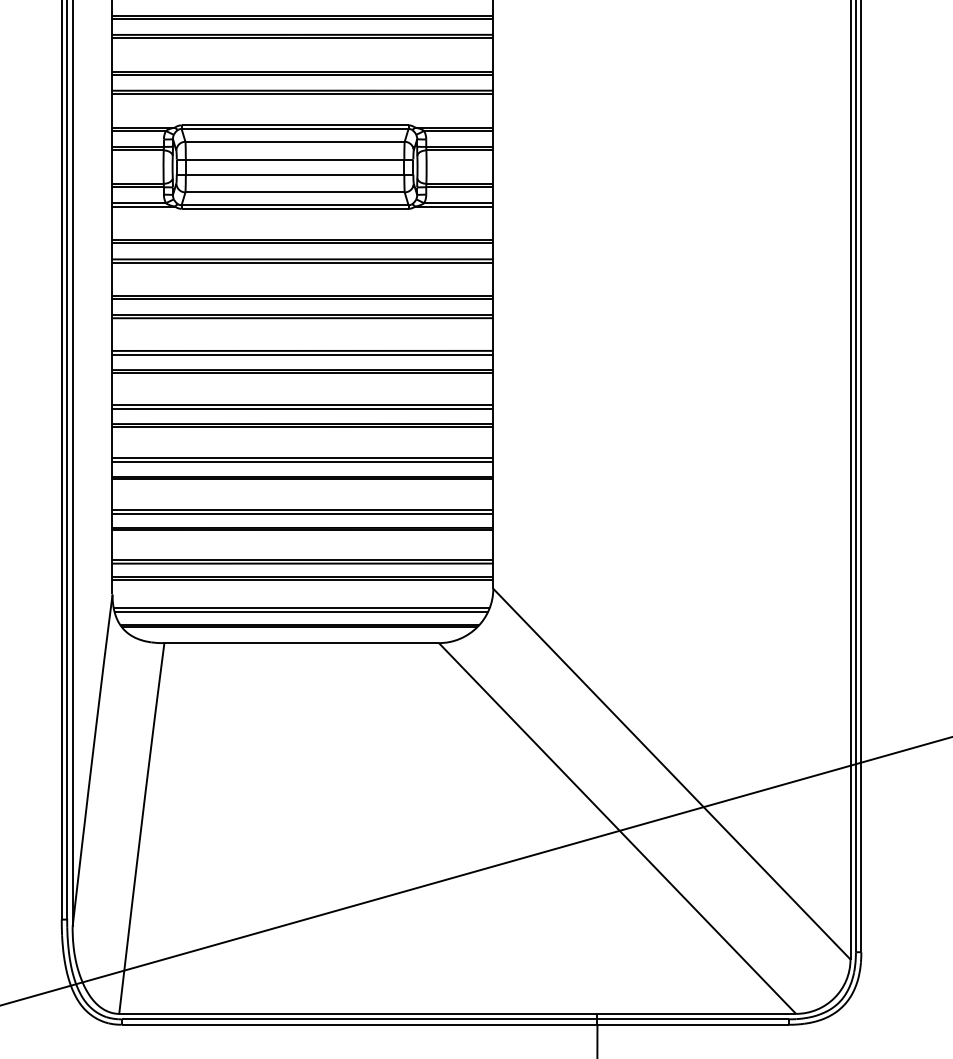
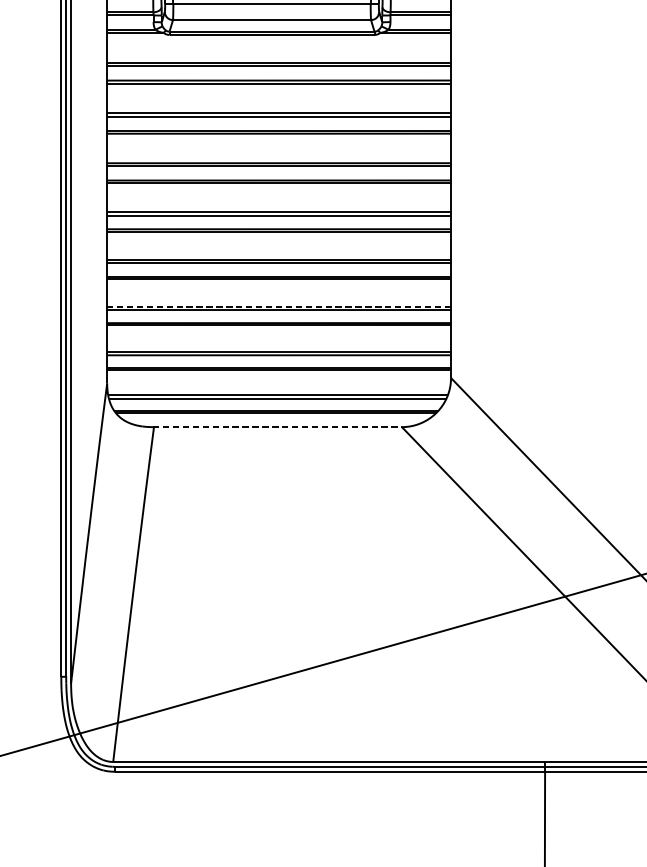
line: (302, 509) -> (278, 306), solid -> dashed
line: (301, 643) -> (277, 427), solid -> dashed

